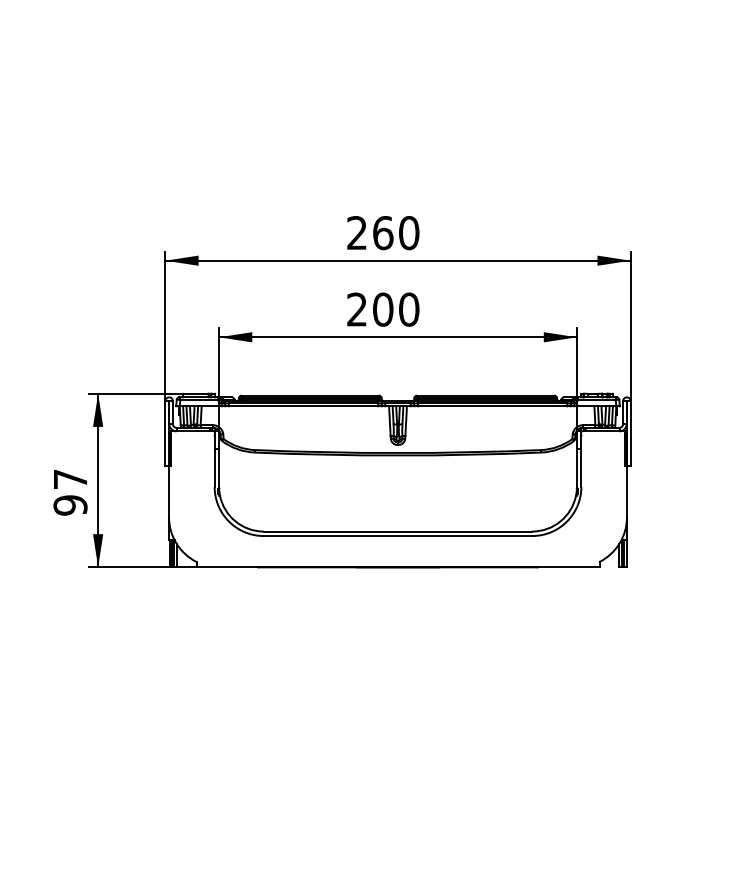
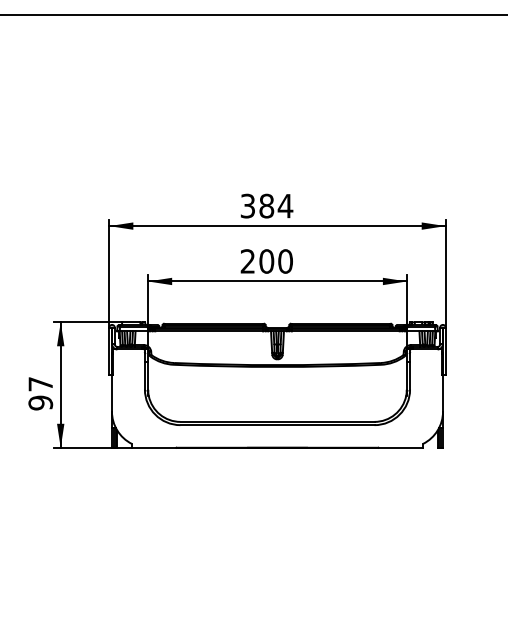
text: (383, 233) -> (267, 206), 260 -> 384

